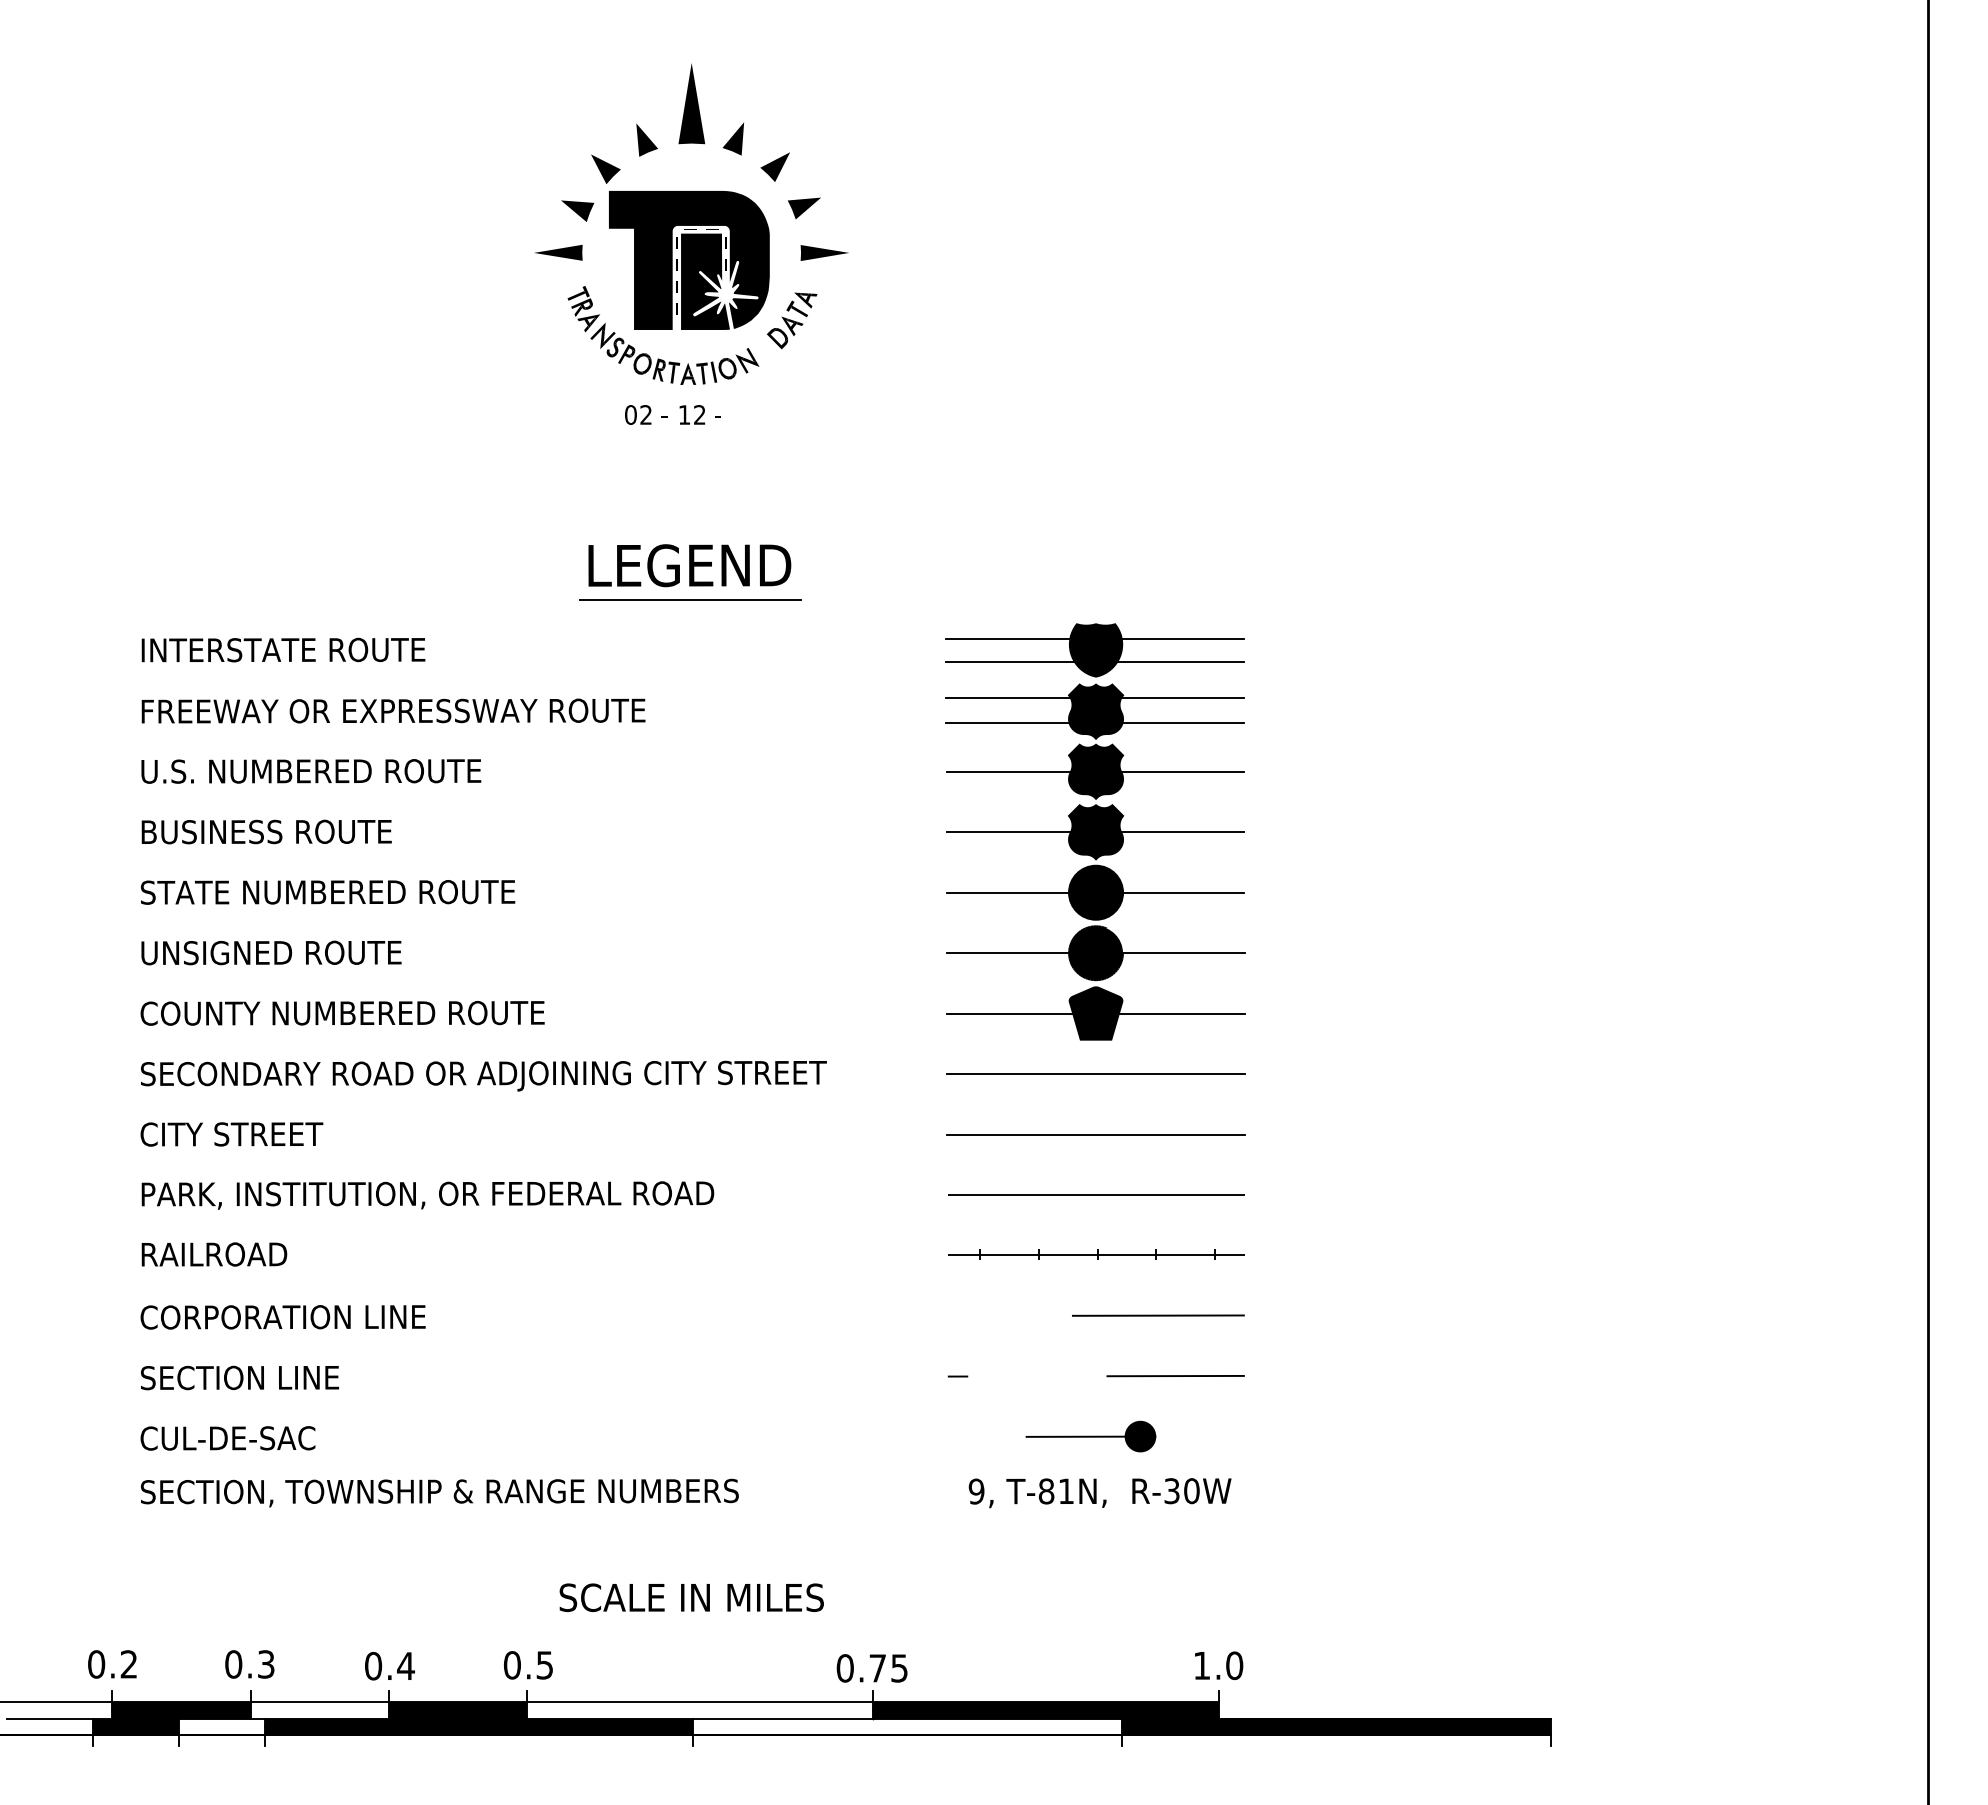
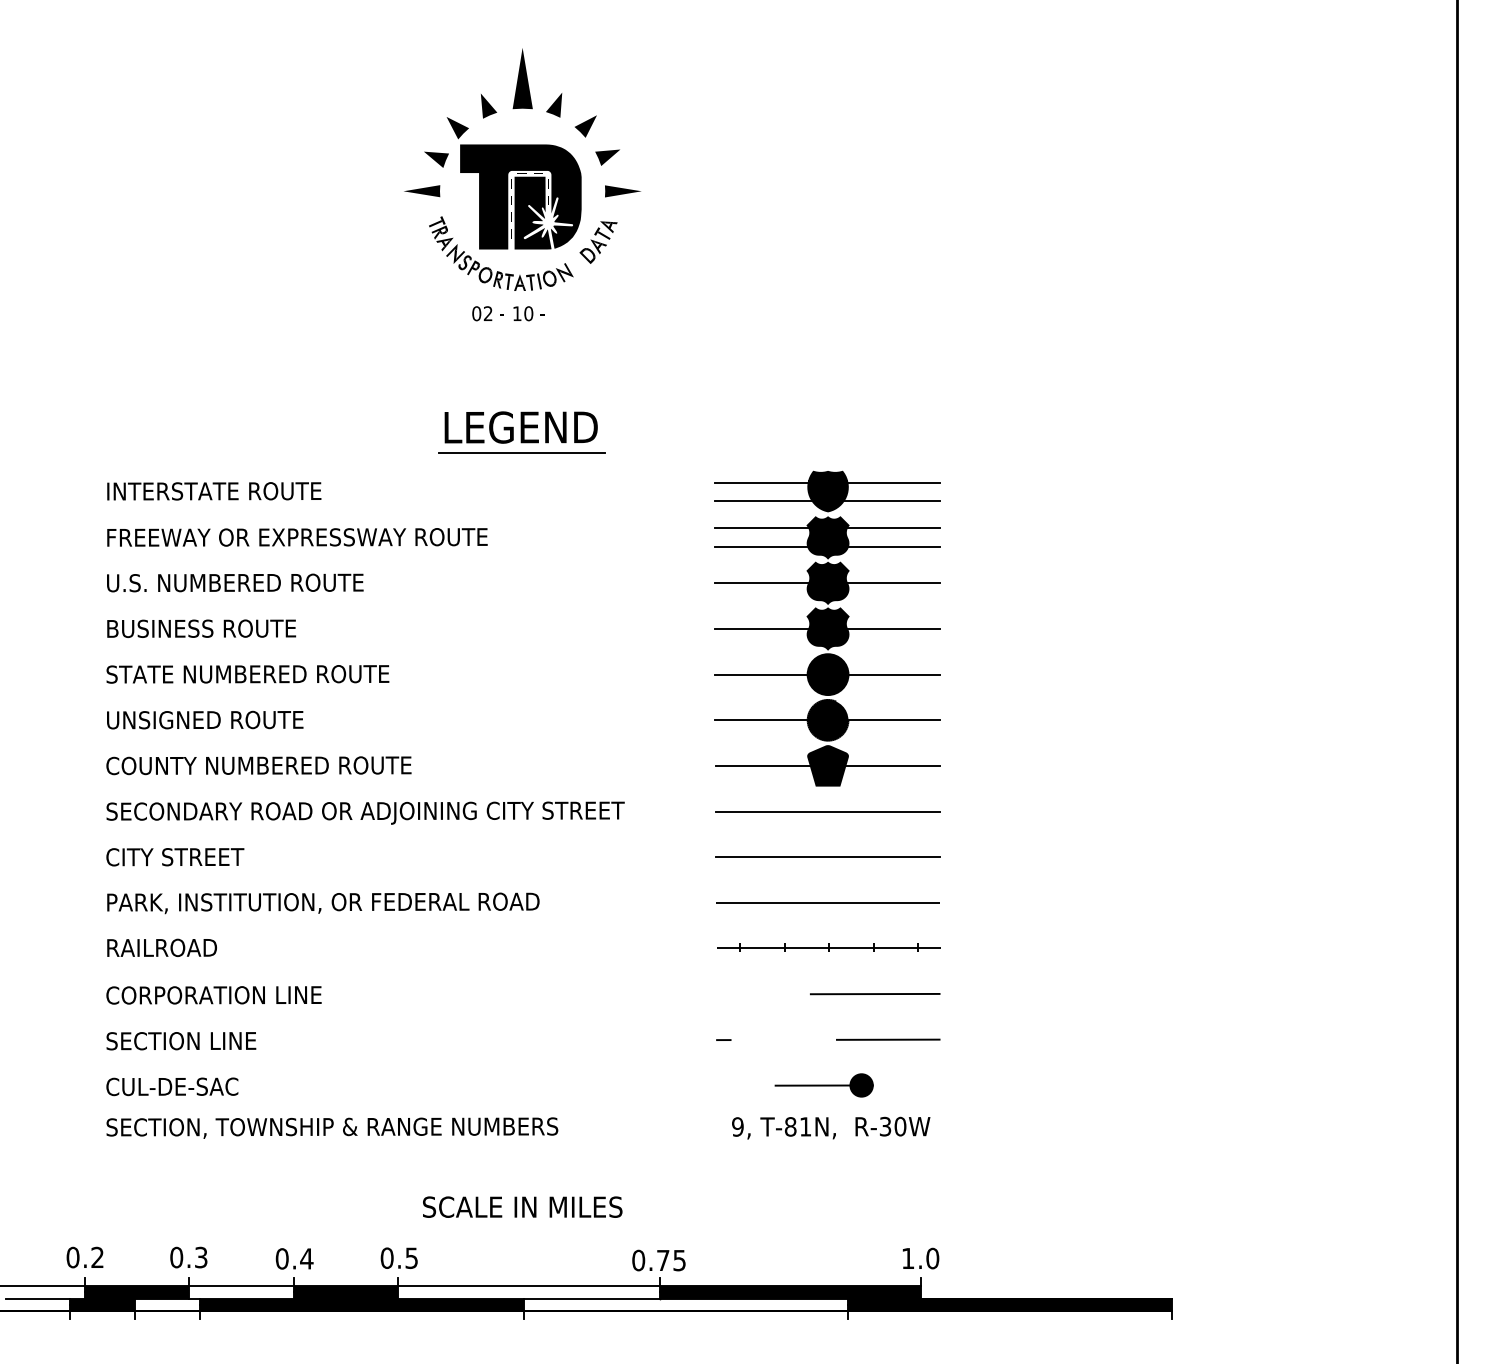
text: (699, 414) -> (528, 313), 12 -> 10

